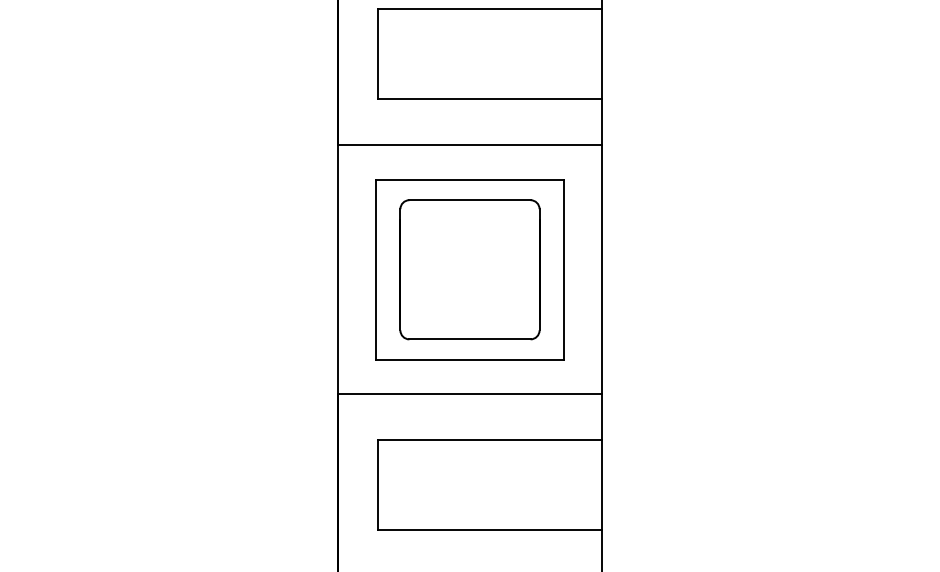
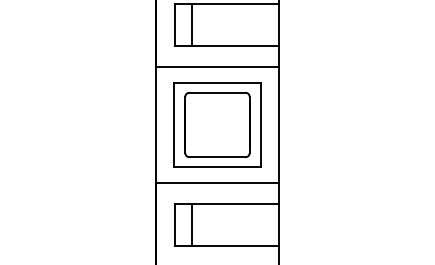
line: (413, 54) -> (191, 25), added
line: (413, 484) -> (191, 224), added

